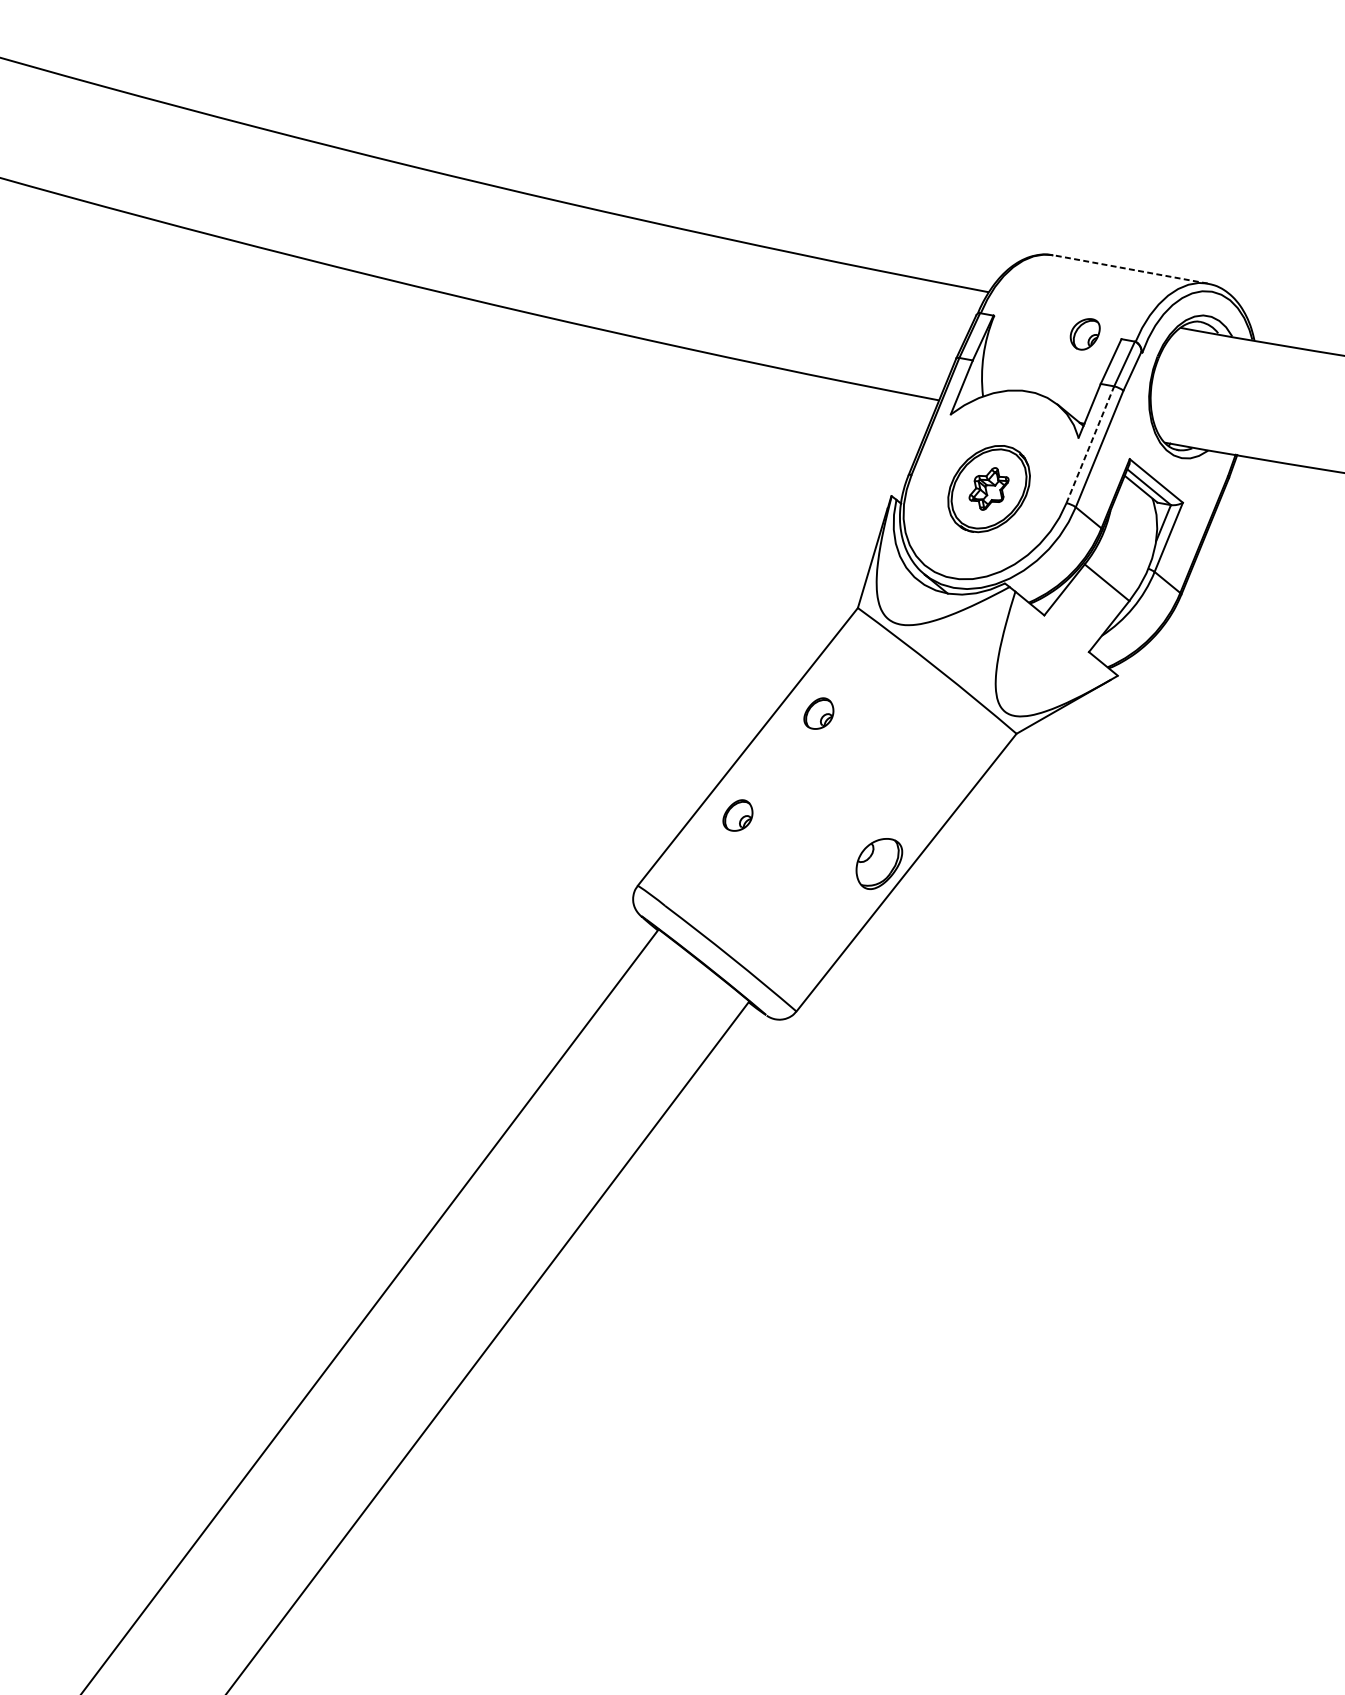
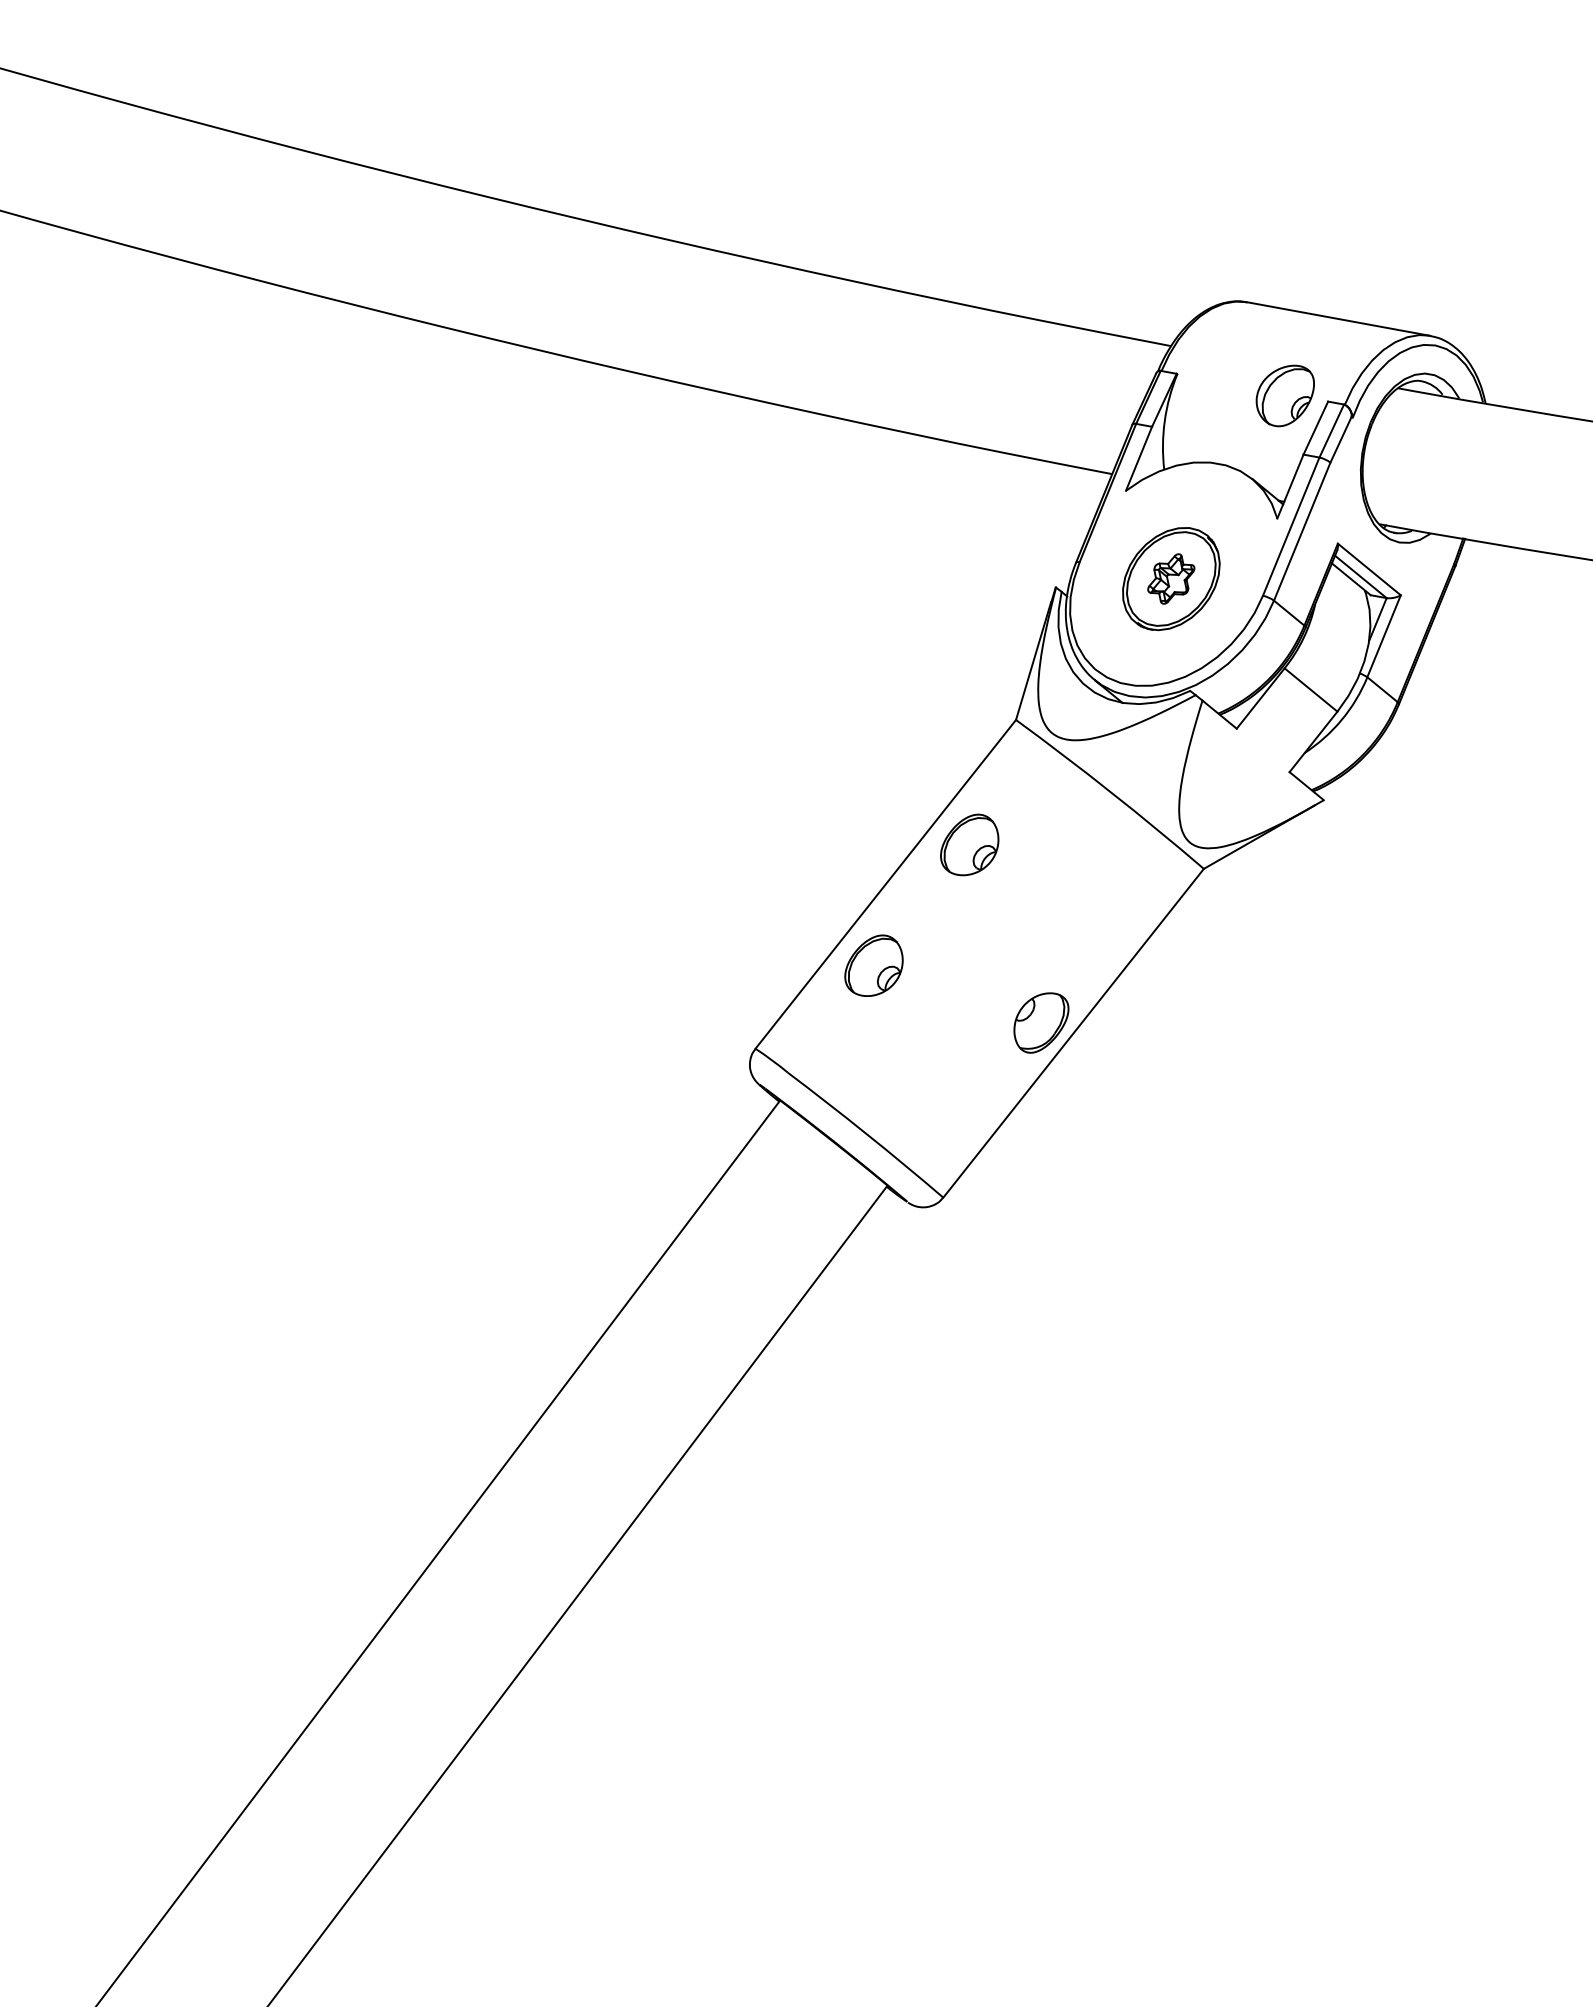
line: (1130, 268) -> (1338, 318), dashed -> solid
part: (1084, 333) -> (1284, 395), size x1.67
line: (1090, 444) -> (1291, 526), dashed -> solid
part: (818, 713) -> (969, 844), size x1.67
part: (737, 815) -> (873, 965), size x1.67

